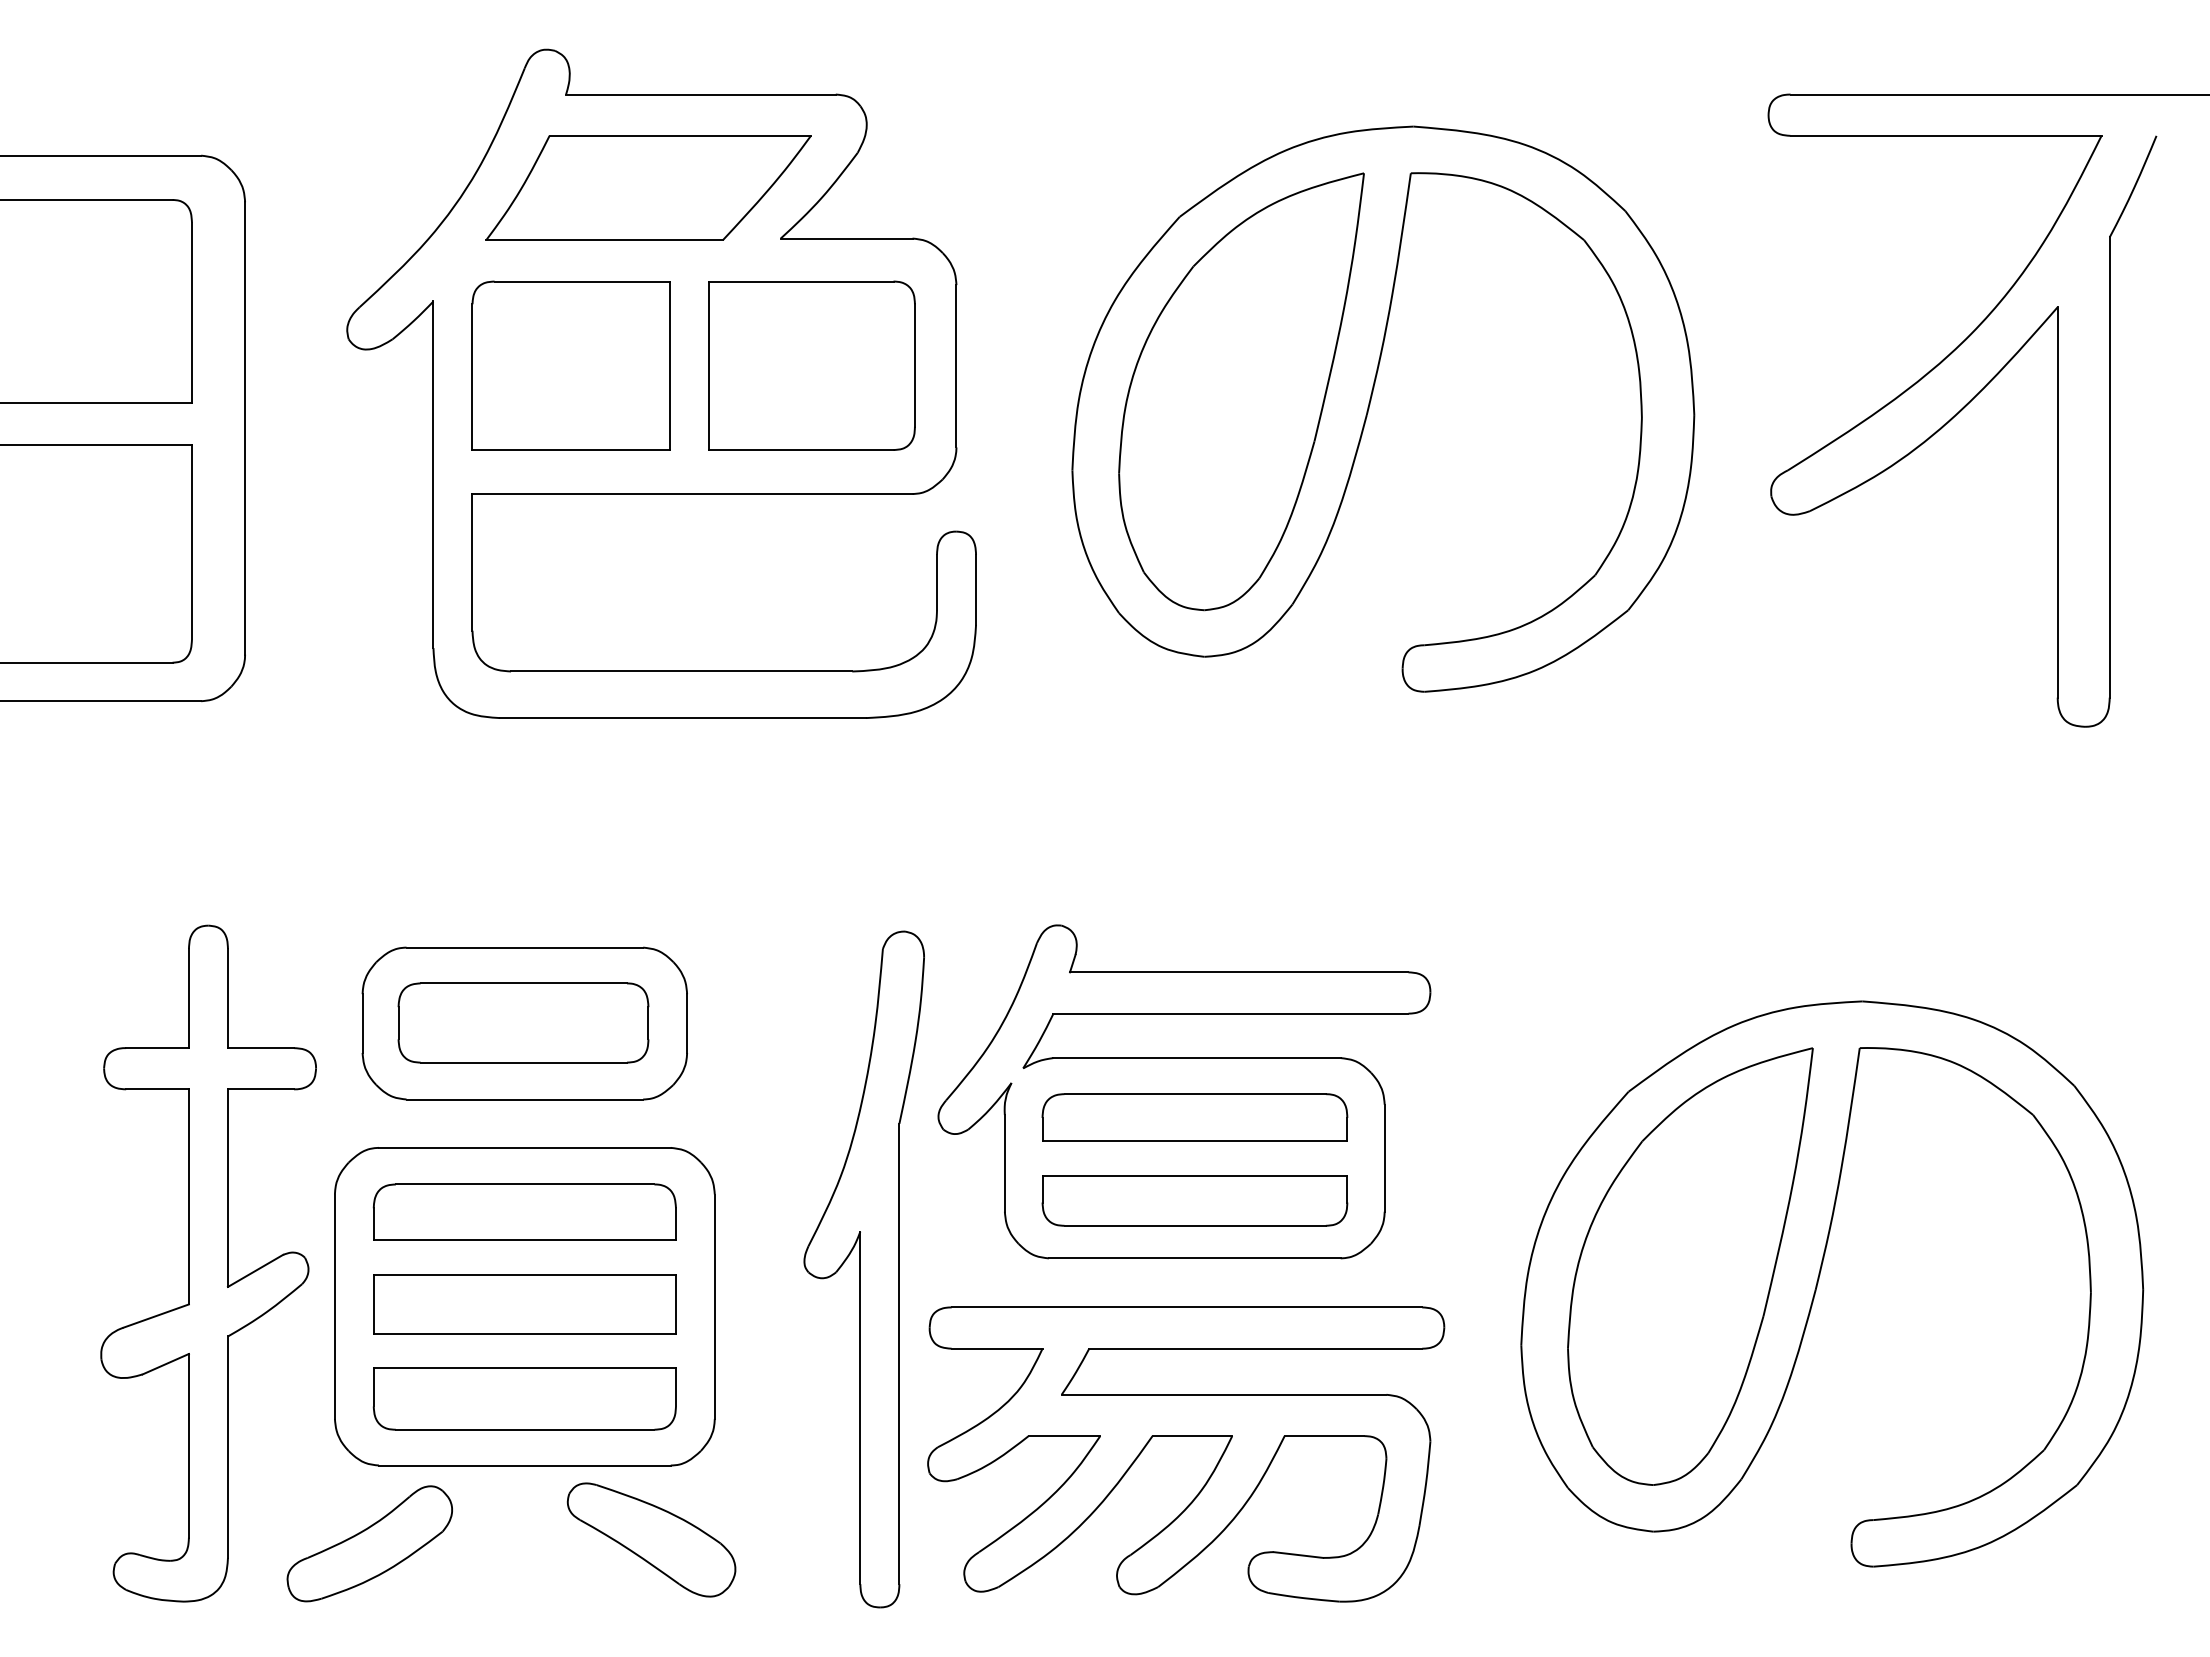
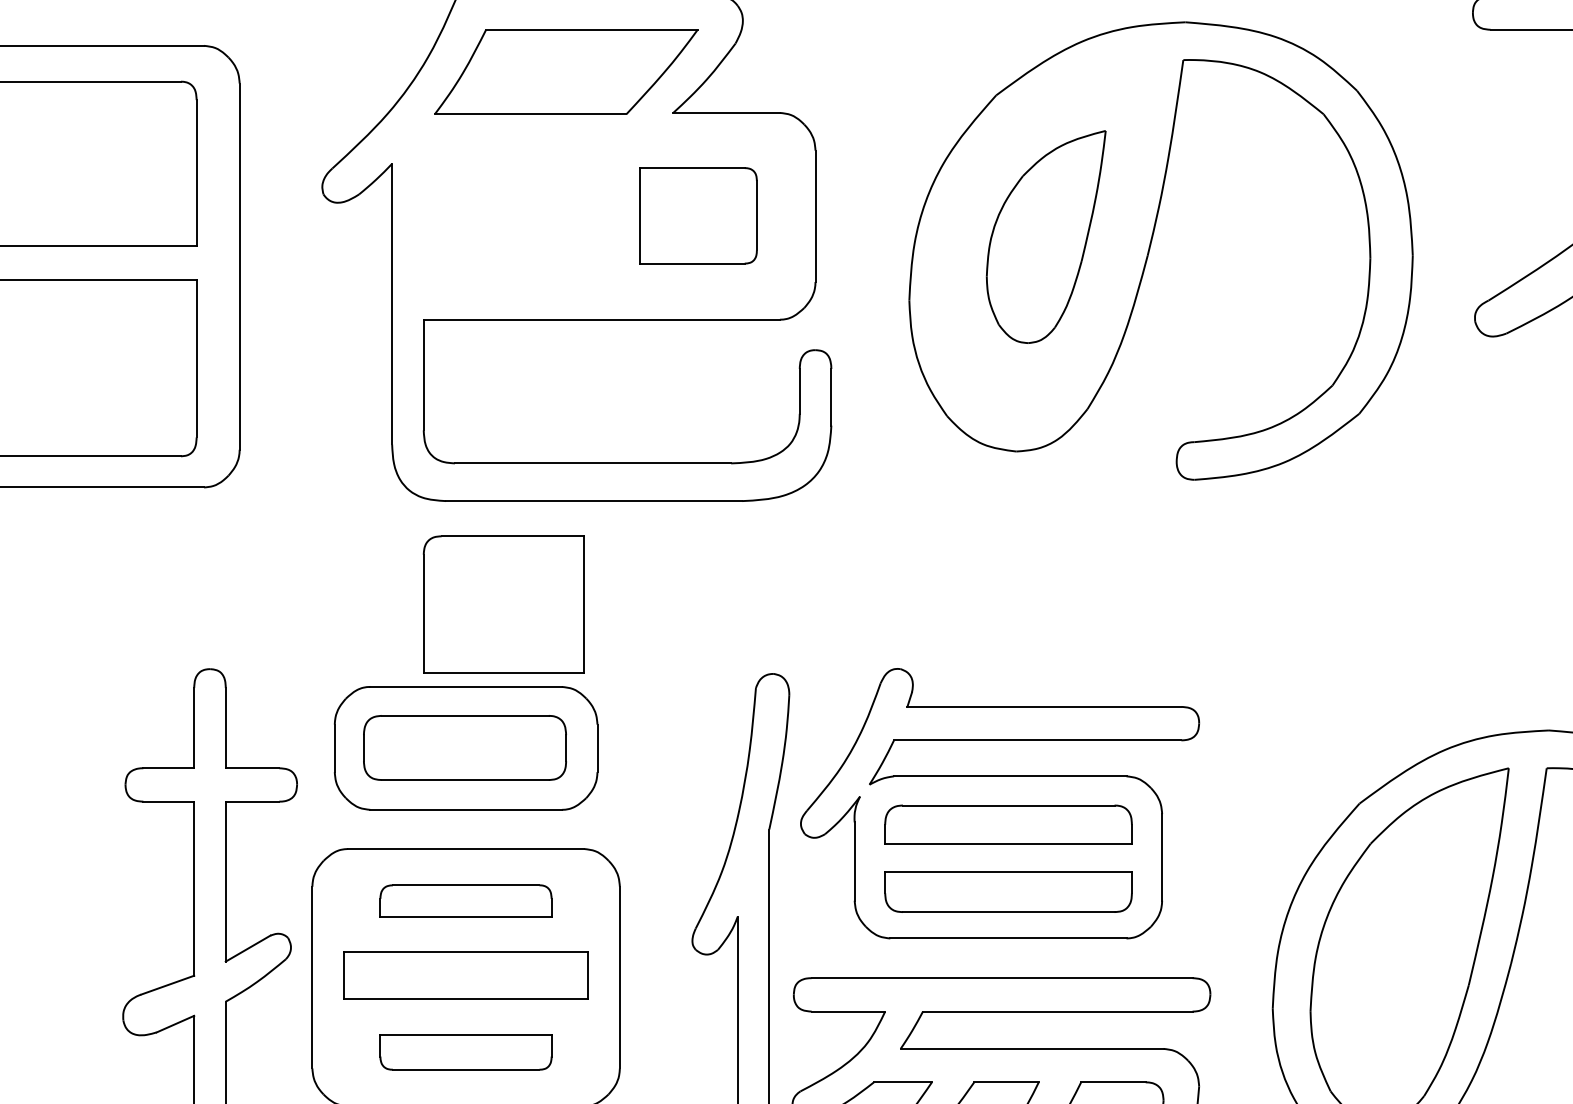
part: (570, 365) -> (503, 604), moved
part: (811, 365) -> (698, 215), size x0.7
part: (1241, 391) -> (1046, 236), size x0.6
part: (524, 1211) -> (465, 900), size x0.7
part: (524, 1398) -> (465, 1051), size x0.7

